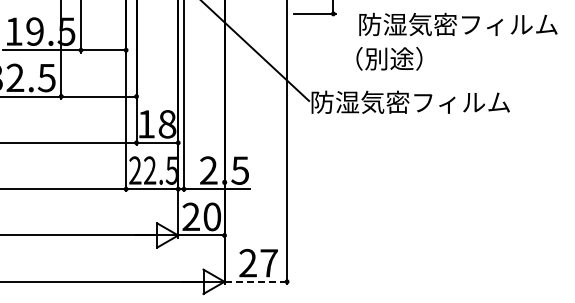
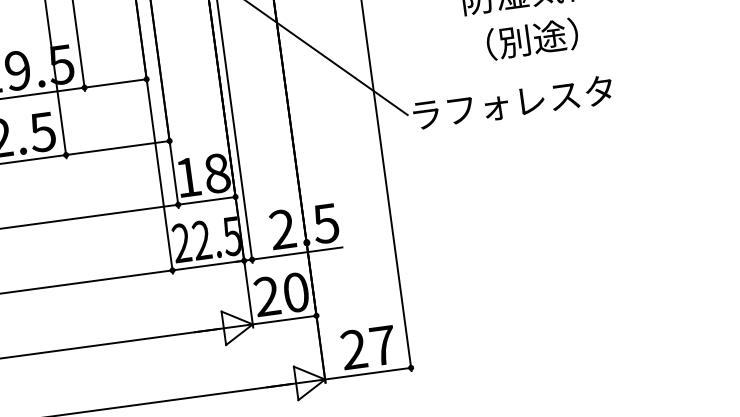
text: (389, 58) -> (532, 38), moved
text: (410, 101) -> (547, 96), 防湿気密フィルム -> ラフォレスタ
line: (256, 281) -> (368, 373), dashed -> solid

